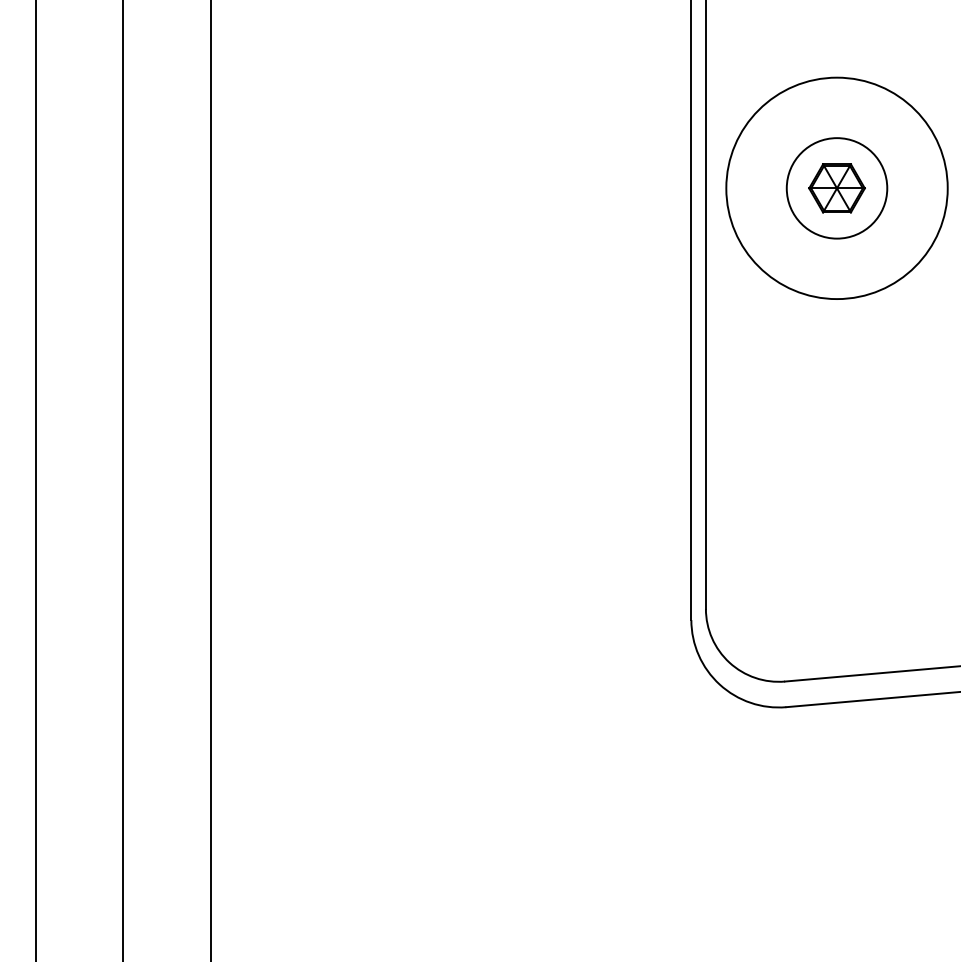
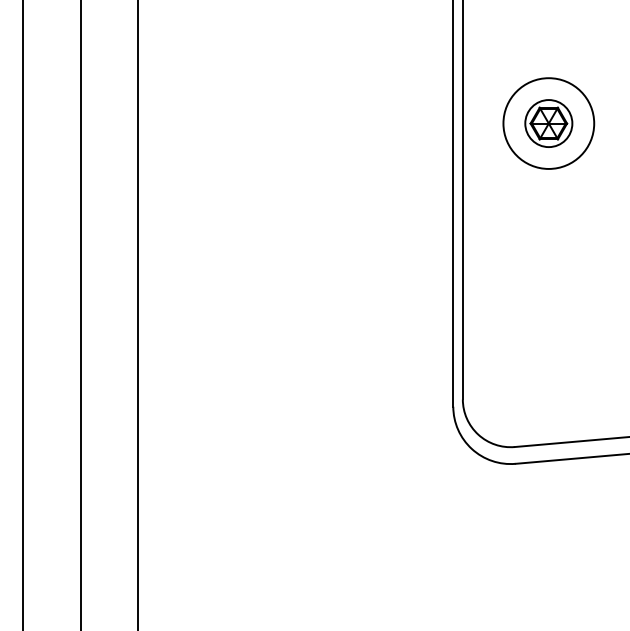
circle: (836, 188) -> (548, 123), size x0.62
circle: (836, 188) -> (548, 123), size x0.71

